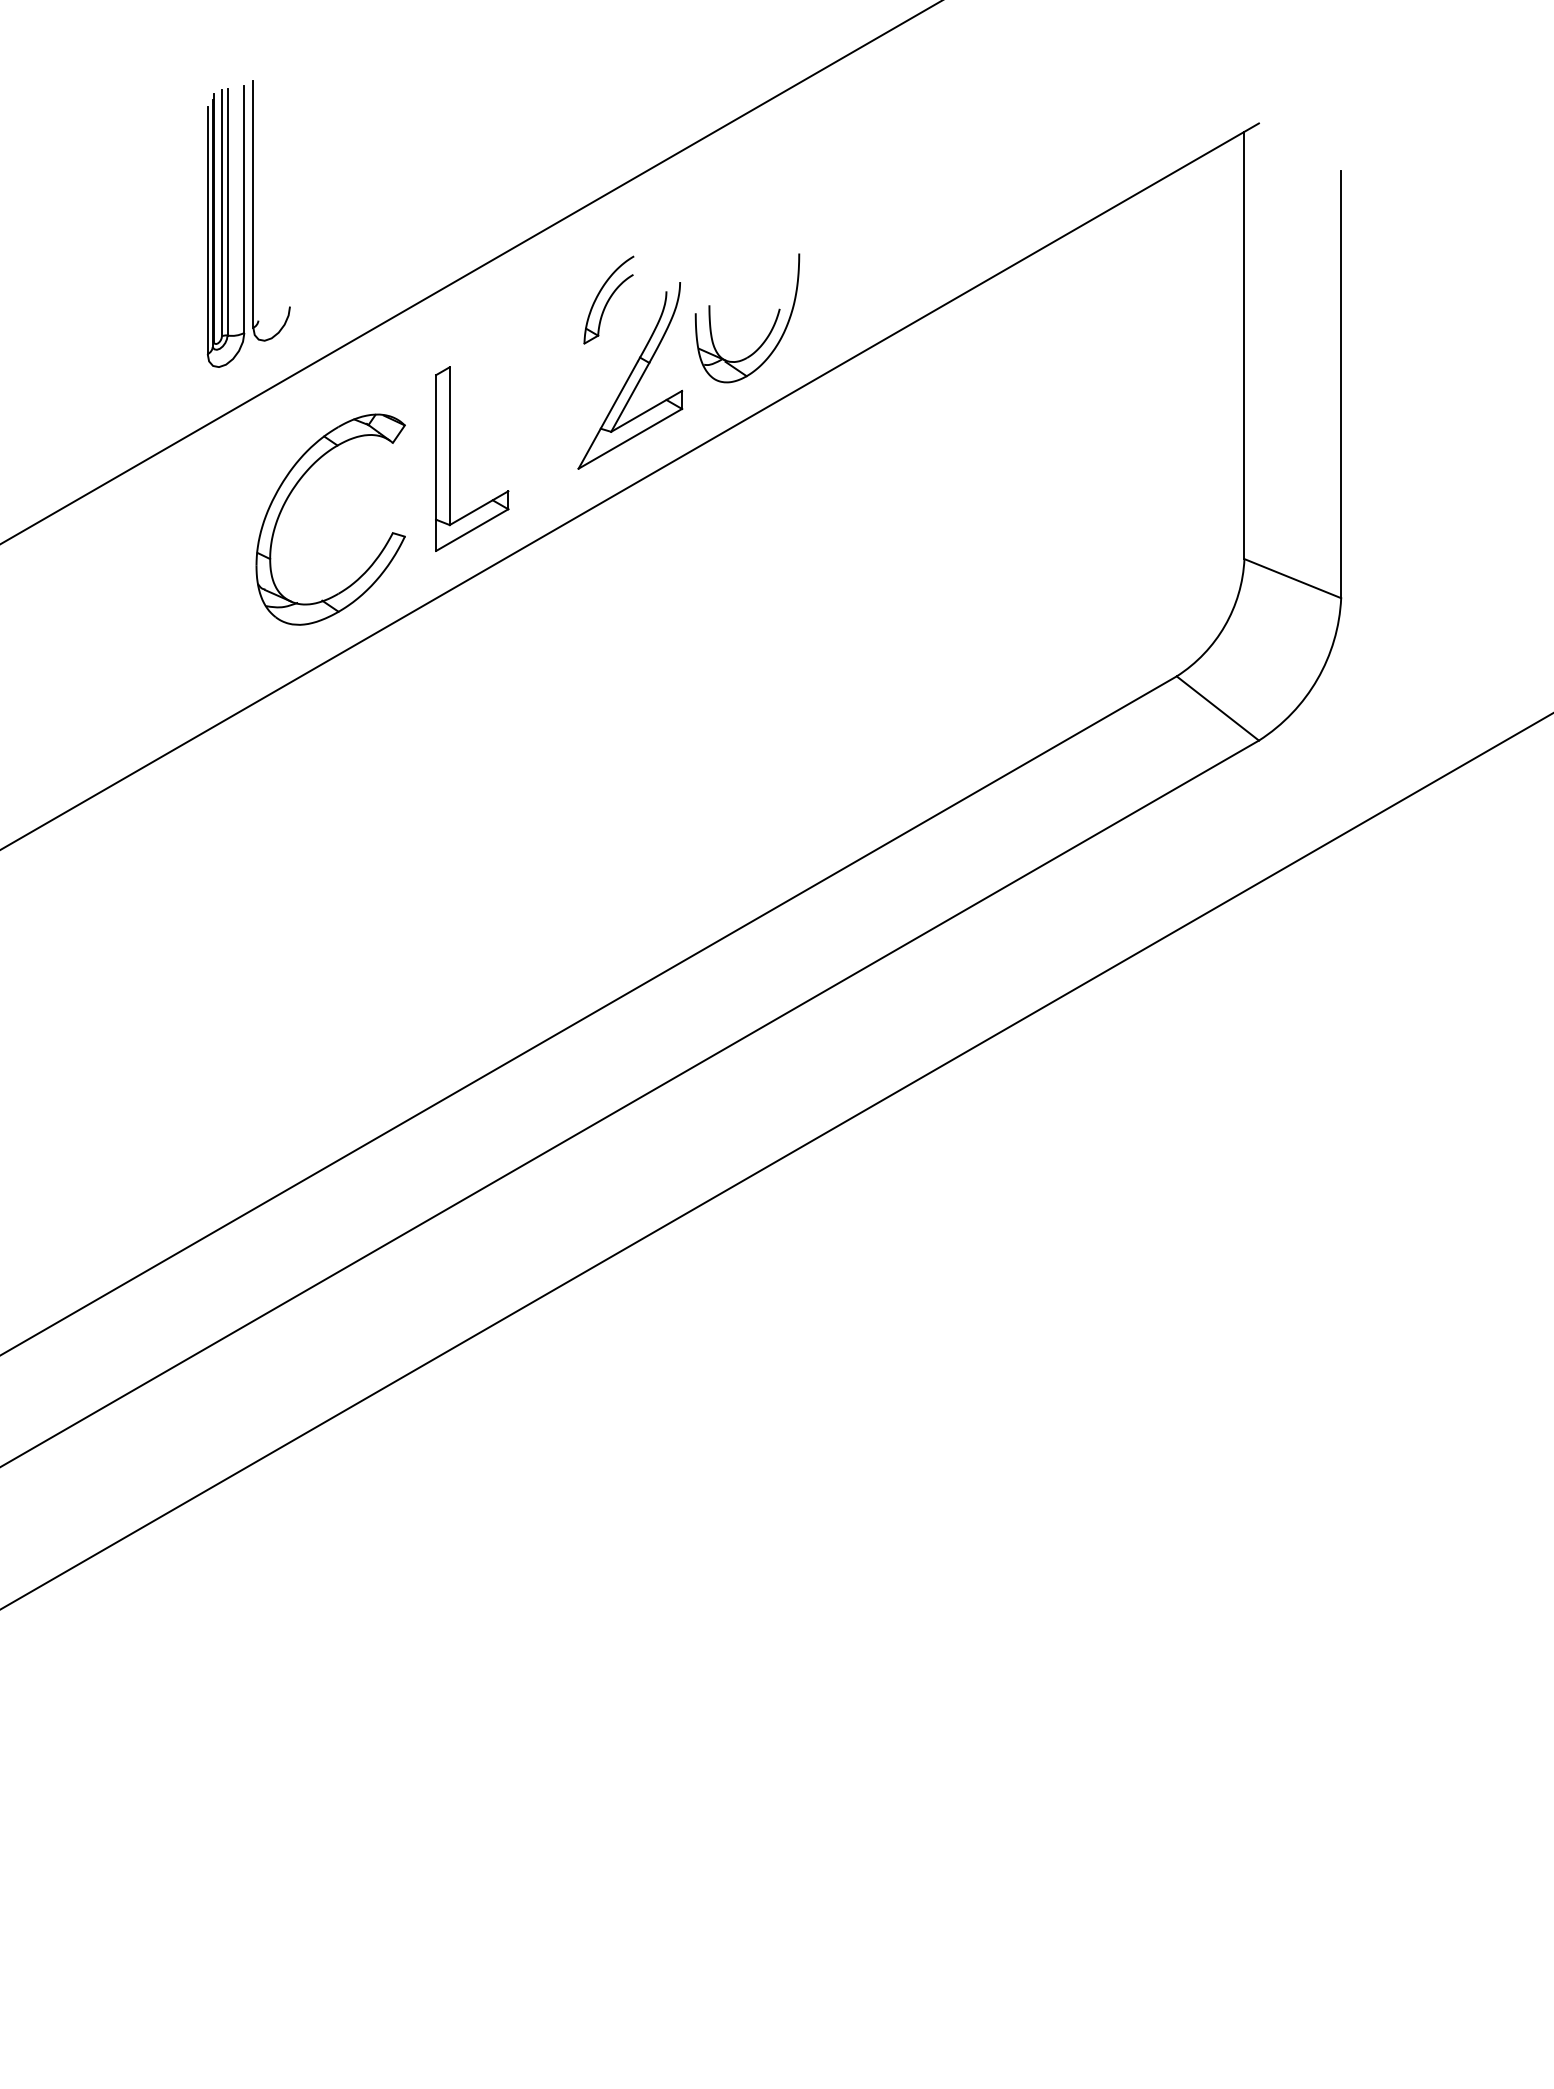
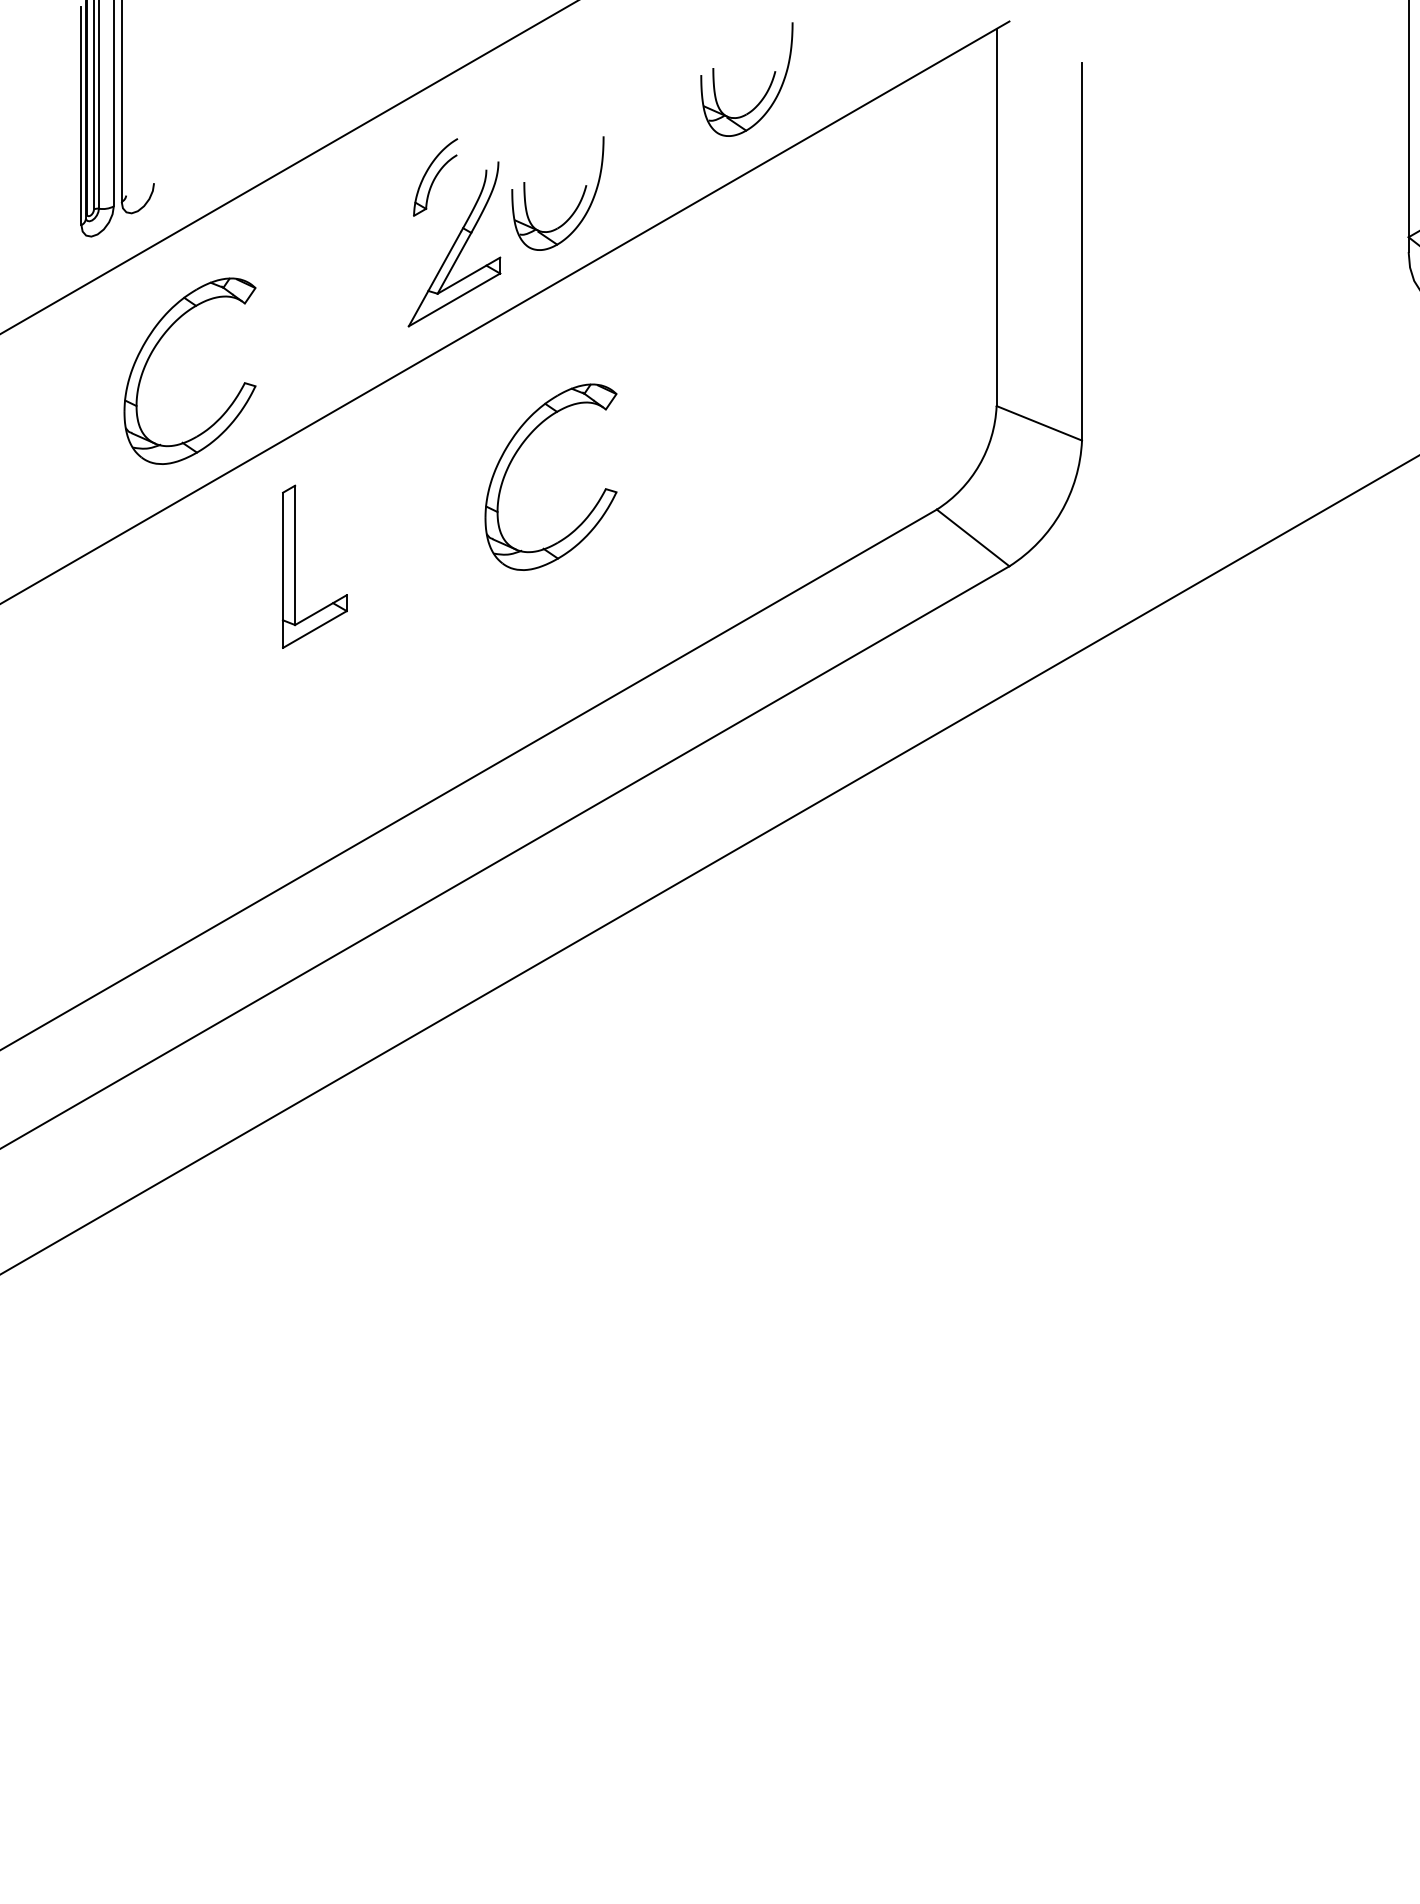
part: (984, 200) -> (767, 89), added
part: (450, 458) -> (295, 566), moved
part: (700, 613) -> (516, 454), added

